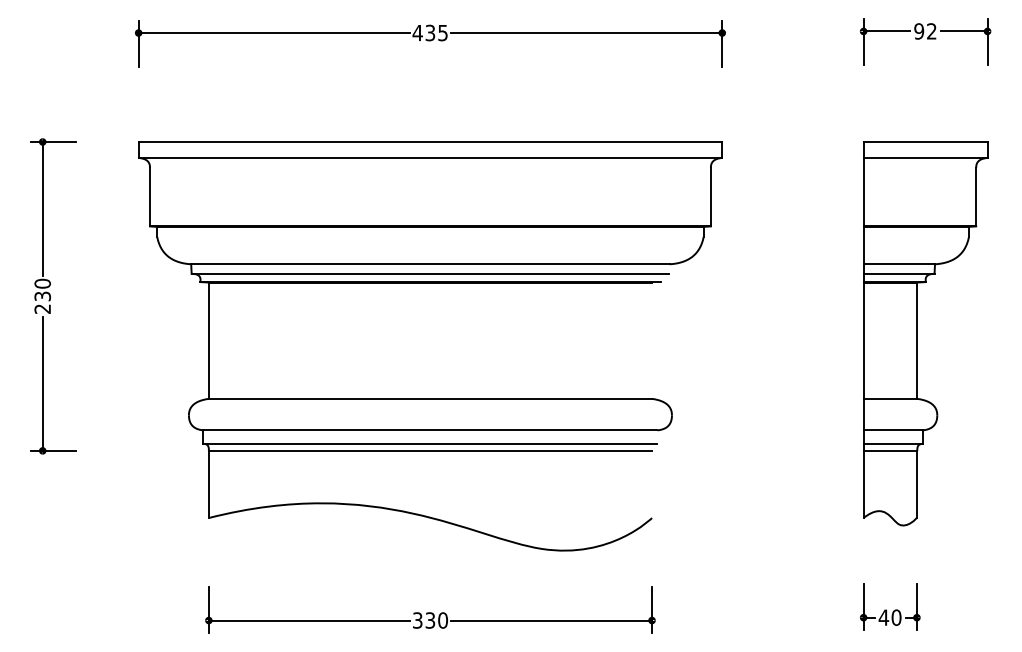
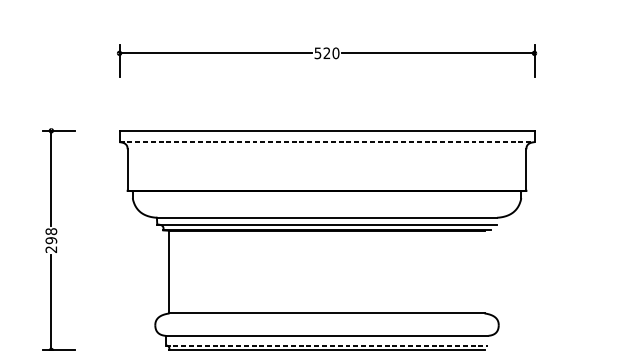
text: (430, 32) -> (327, 52), 435 -> 520
line: (430, 157) -> (327, 141), solid -> dashed
text: (42, 289) -> (51, 235), 230 -> 298
line: (430, 444) -> (327, 345), solid -> dashed

